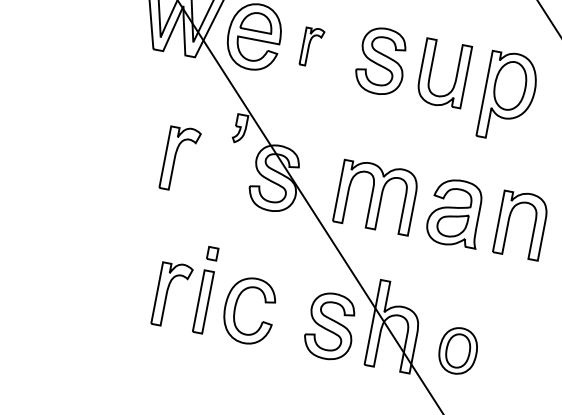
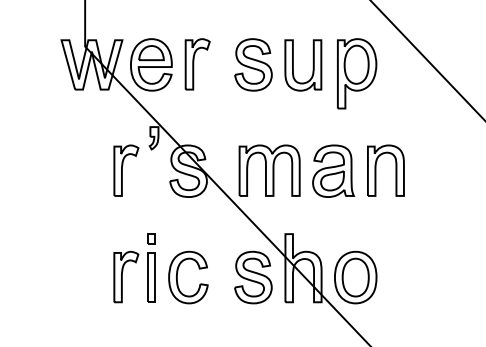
part: (311, 47) -> (197, 64), size x1.67
part: (180, 159) -> (126, 170), moved
part: (457, 350) -> (355, 277), size x1.43

